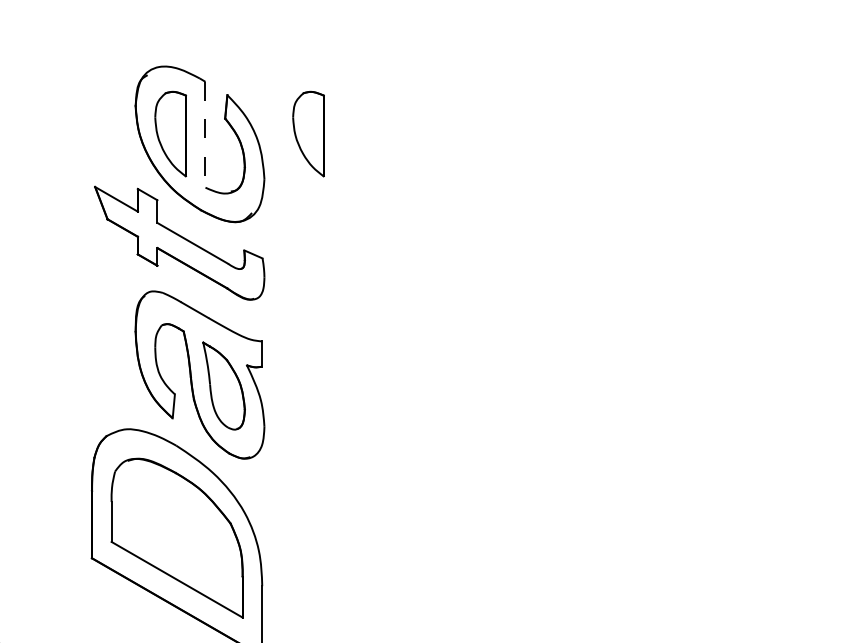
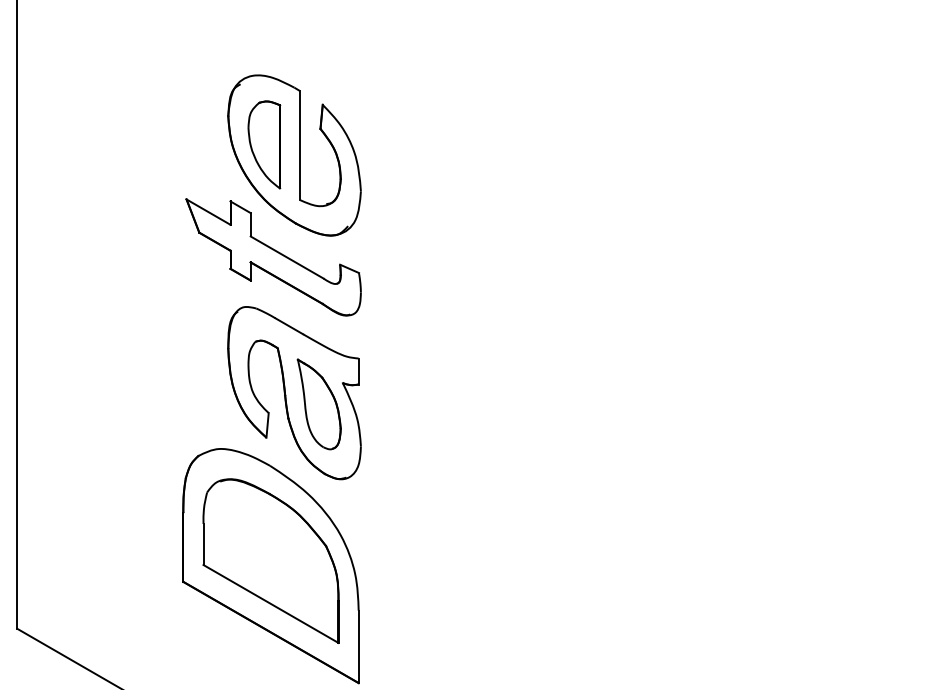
part: (308, 133) -> (406, 144), removed
line: (205, 135) -> (300, 146), dashed -> solid

